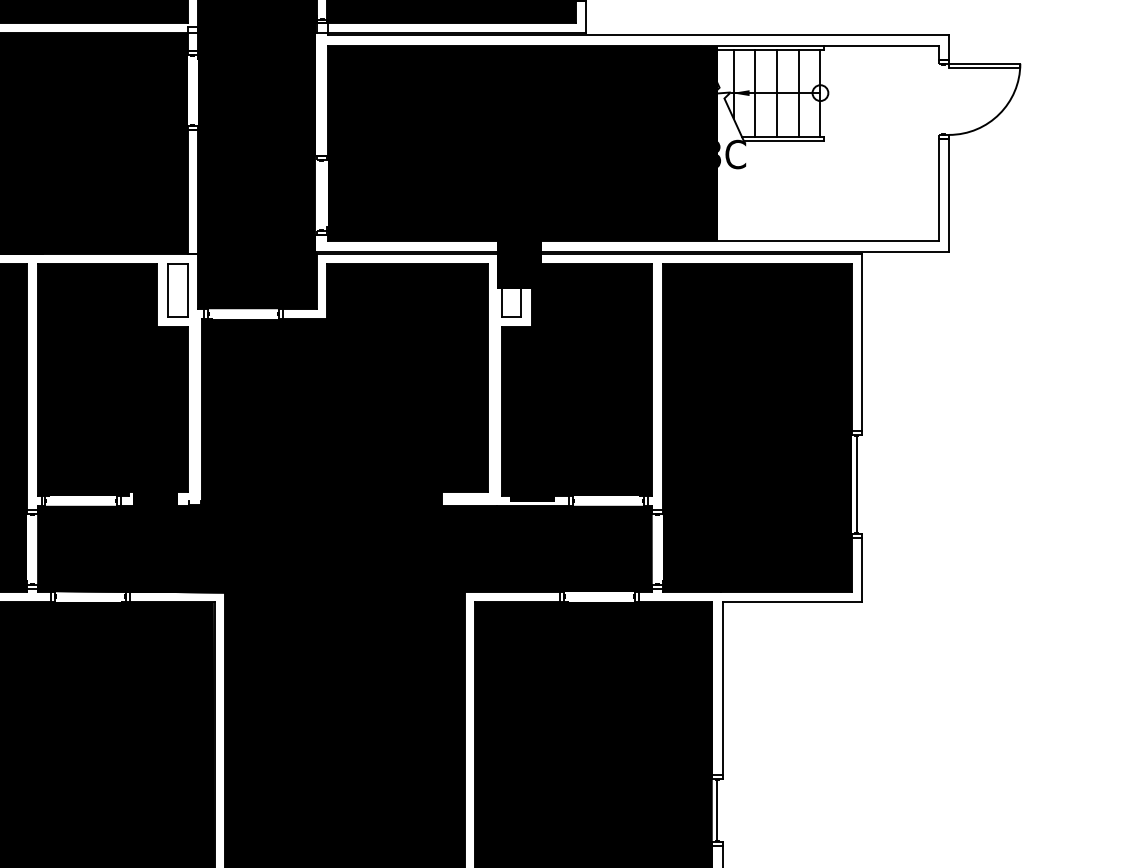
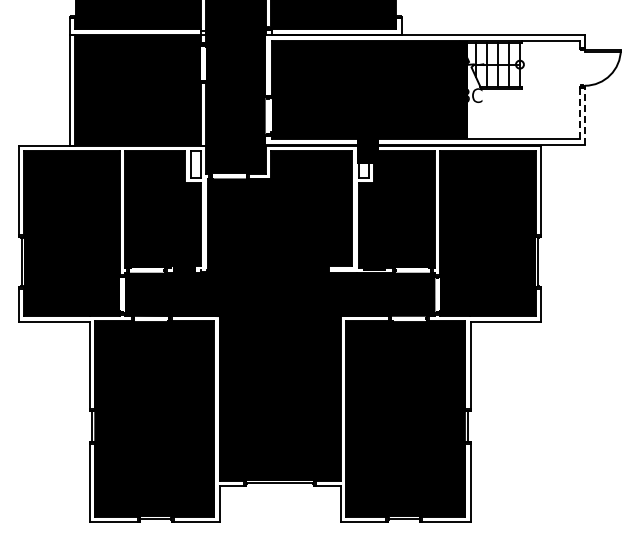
line: (938, 189) -> (579, 113), solid -> dashed
line: (950, 193) -> (585, 115), solid -> dashed

